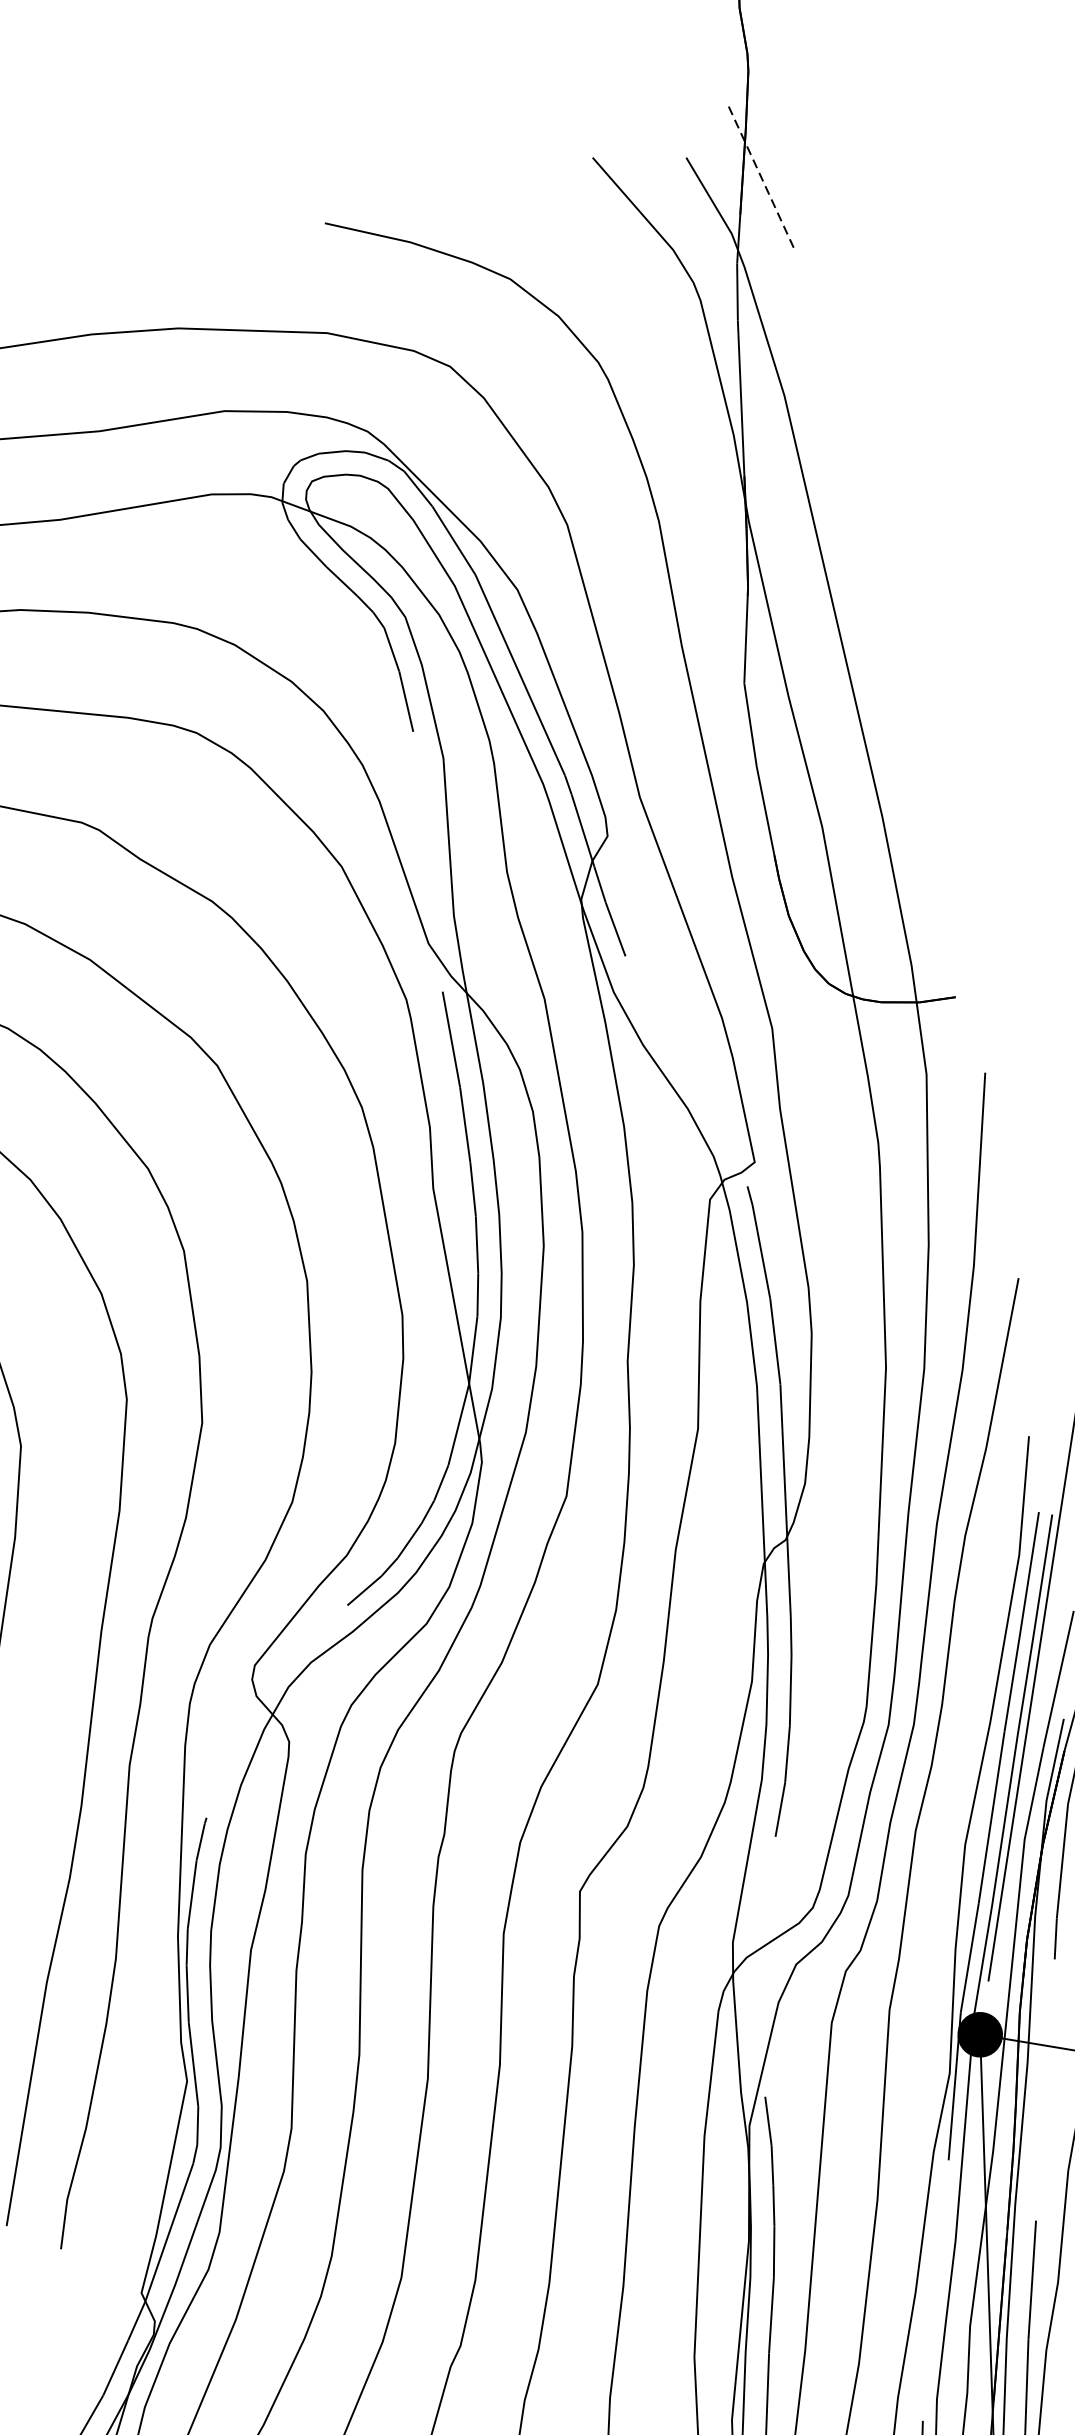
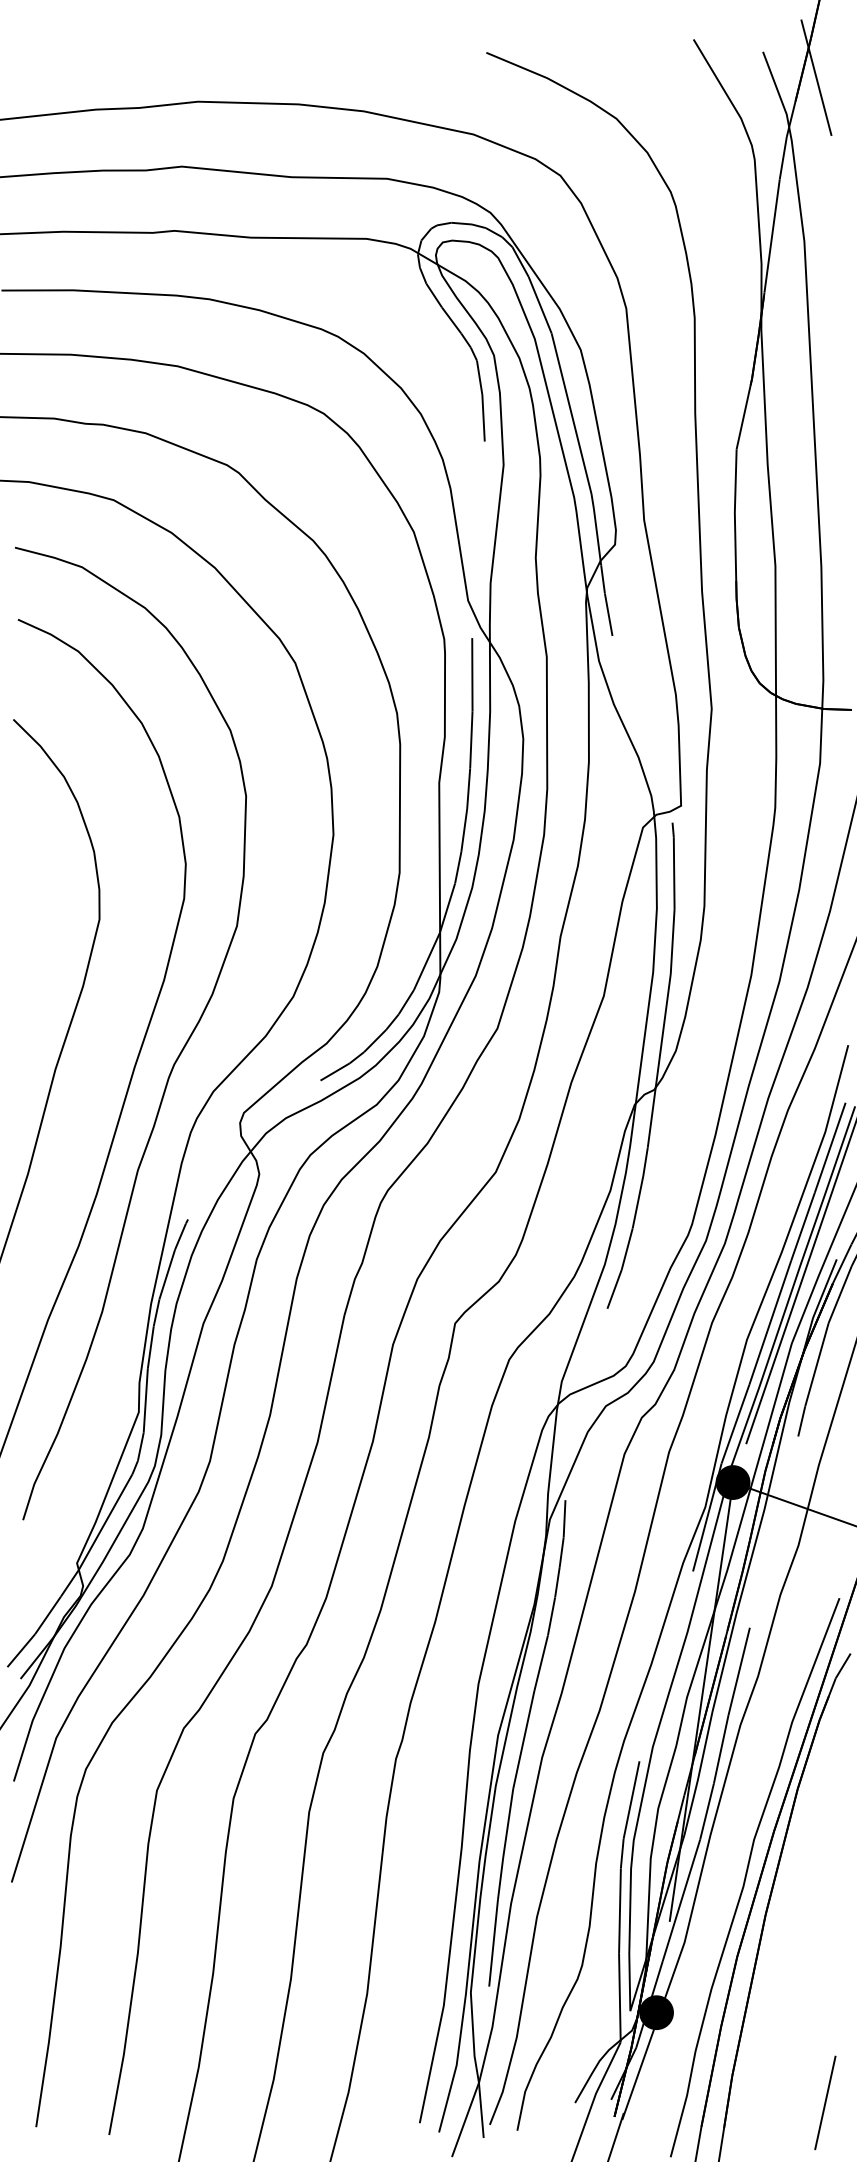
line: (762, 180) -> (816, 78), dashed -> solid

